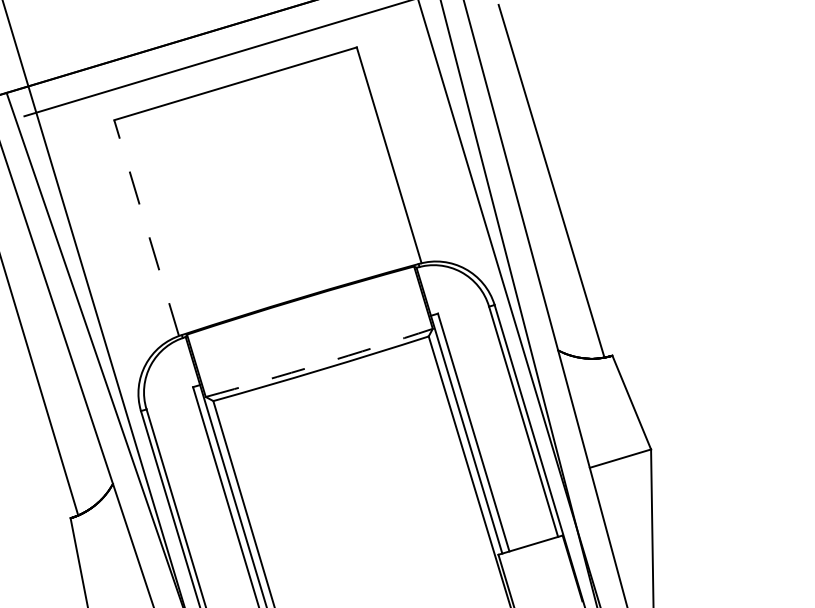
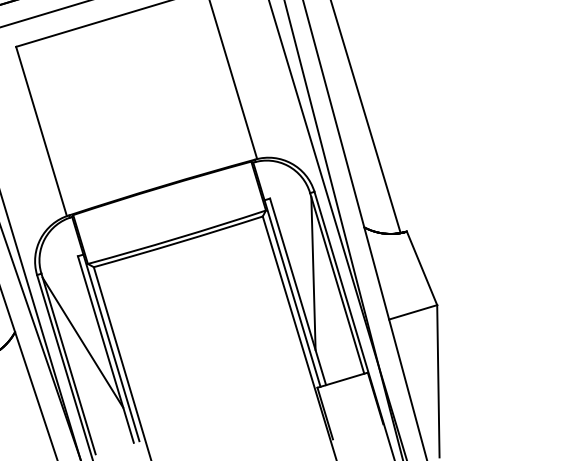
line: (146, 228) -> (41, 131), dashed -> solid
arc: (319, 364) -> (177, 238), dashed -> solid
line: (493, 408) -> (313, 273), added
line: (199, 497) -> (82, 342), added

